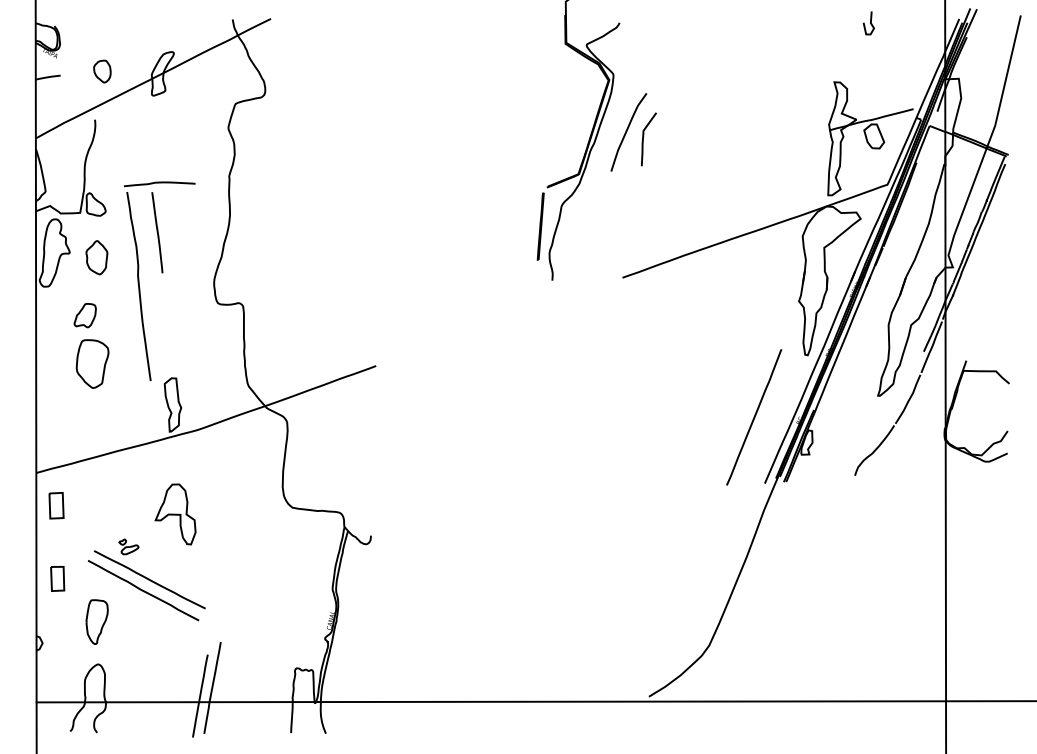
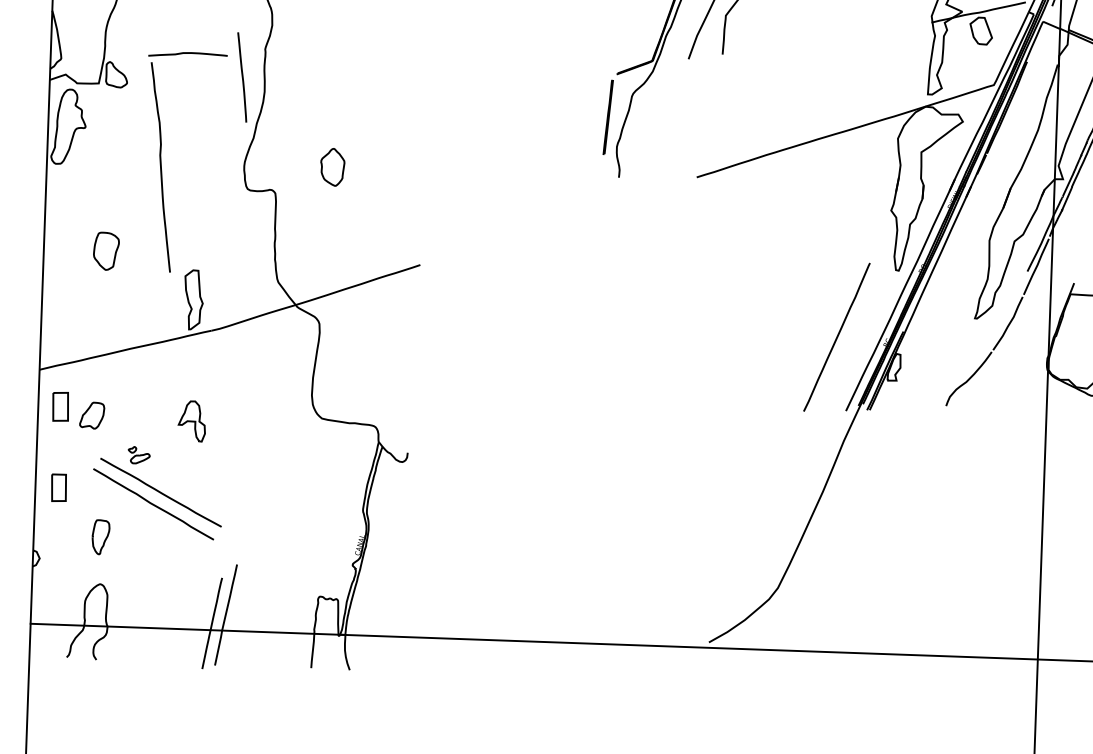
line: (157, 232) -> (242, 77), moved
part: (96, 257) -> (332, 167), moved
part: (84, 315) -> (91, 415), moved
part: (92, 363) -> (106, 250), size x0.7
part: (175, 514) -> (192, 421), size x0.6
part: (96, 621) -> (100, 536), size x0.7

